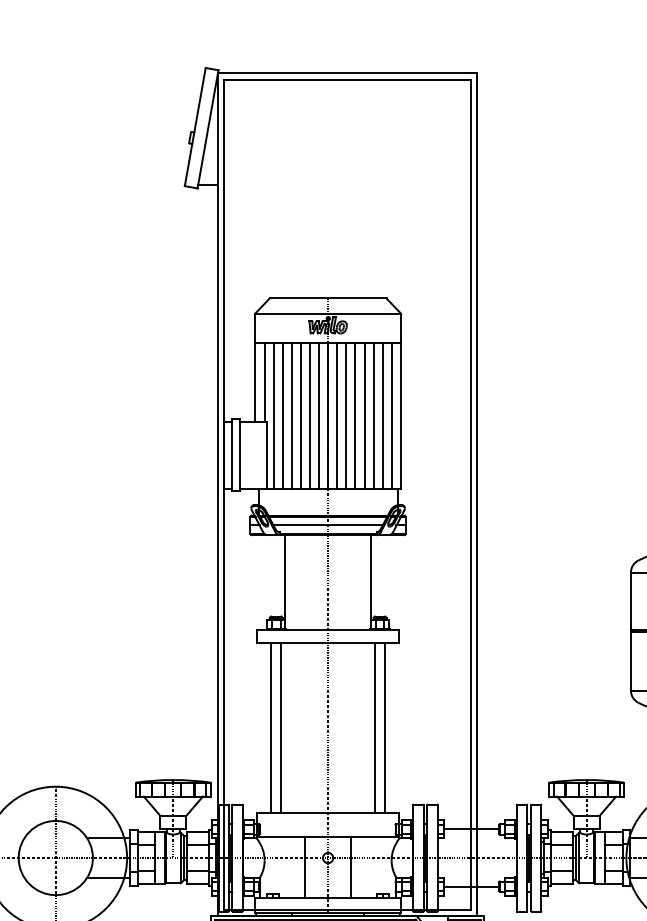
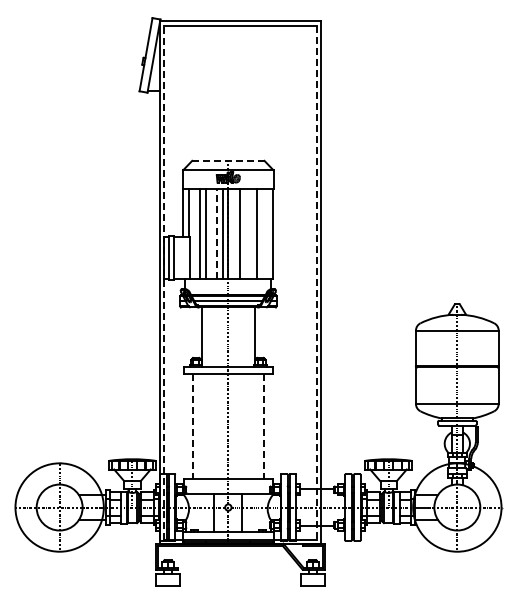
line: (326, 297) -> (227, 160), solid -> dashed
line: (273, 415) -> (194, 233), removed
line: (300, 415) -> (211, 233), removed
line: (310, 415) -> (217, 233), solid -> dashed
line: (336, 415) -> (233, 233), removed
line: (355, 415) -> (245, 233), removed
line: (363, 415) -> (250, 233), removed
line: (383, 415) -> (262, 233), removed
line: (391, 415) -> (267, 233), removed
line: (225, 494) -> (164, 282), solid -> dashed
line: (470, 496) -> (316, 283), solid -> dashed
line: (271, 727) -> (193, 426), solid -> dashed
line: (281, 727) -> (199, 426), removed
line: (375, 727) -> (257, 426), removed
line: (384, 727) -> (263, 426), solid -> dashed

